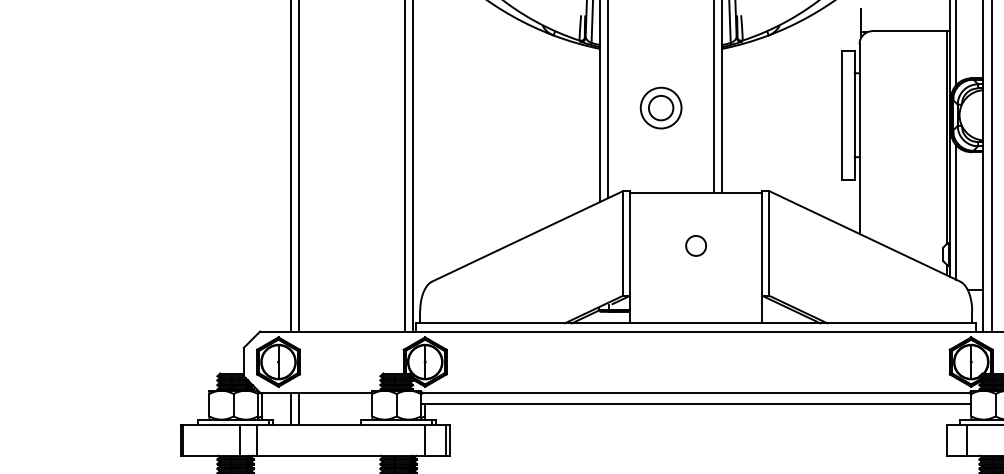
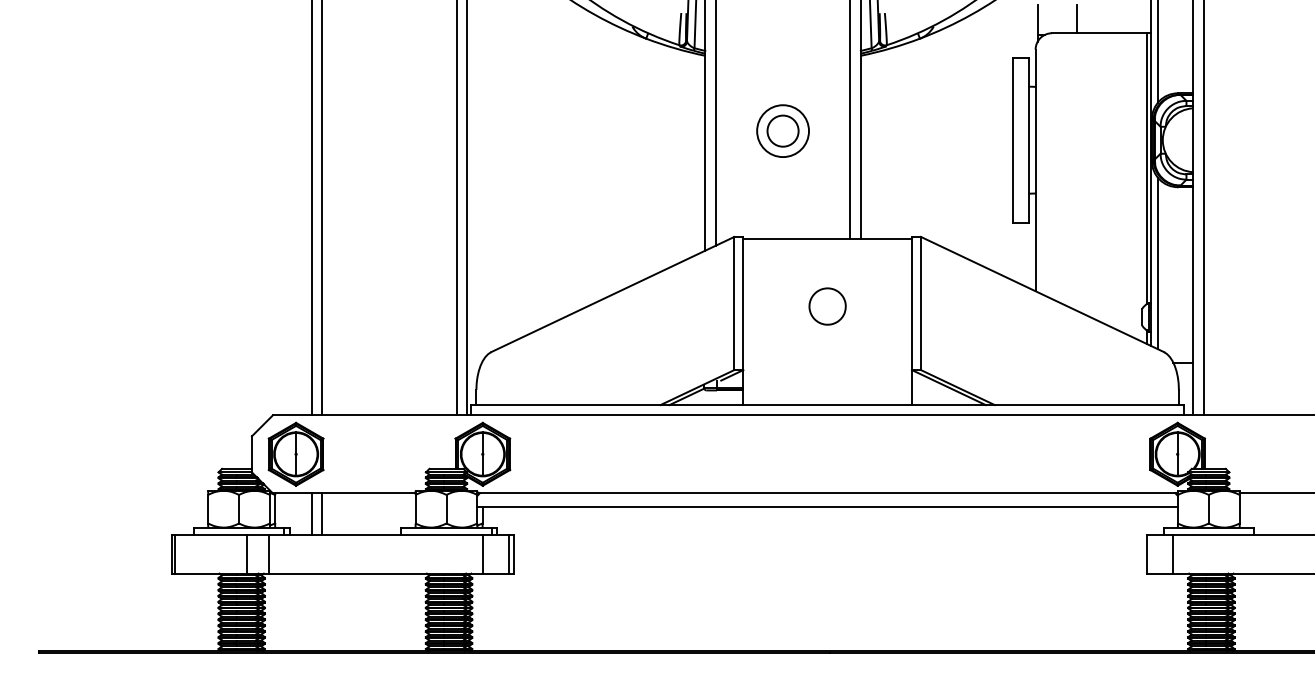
line: (891, 20) -> (1076, 19), added
part: (696, 245) -> (827, 306), size x1.43

